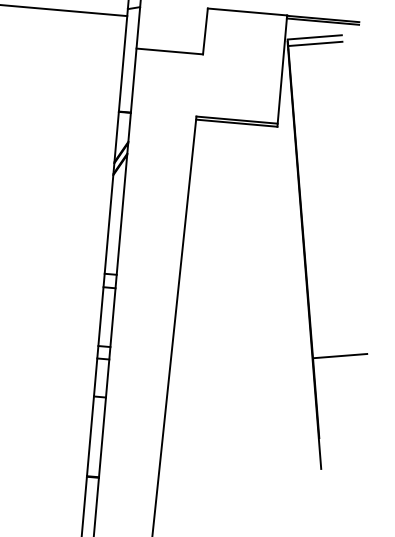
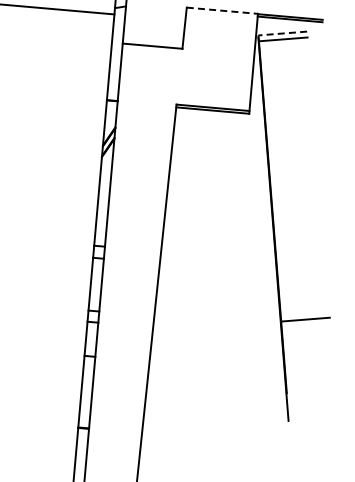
line: (247, 11) -> (222, 10), solid -> dashed
line: (314, 37) -> (282, 33), solid -> dashed

